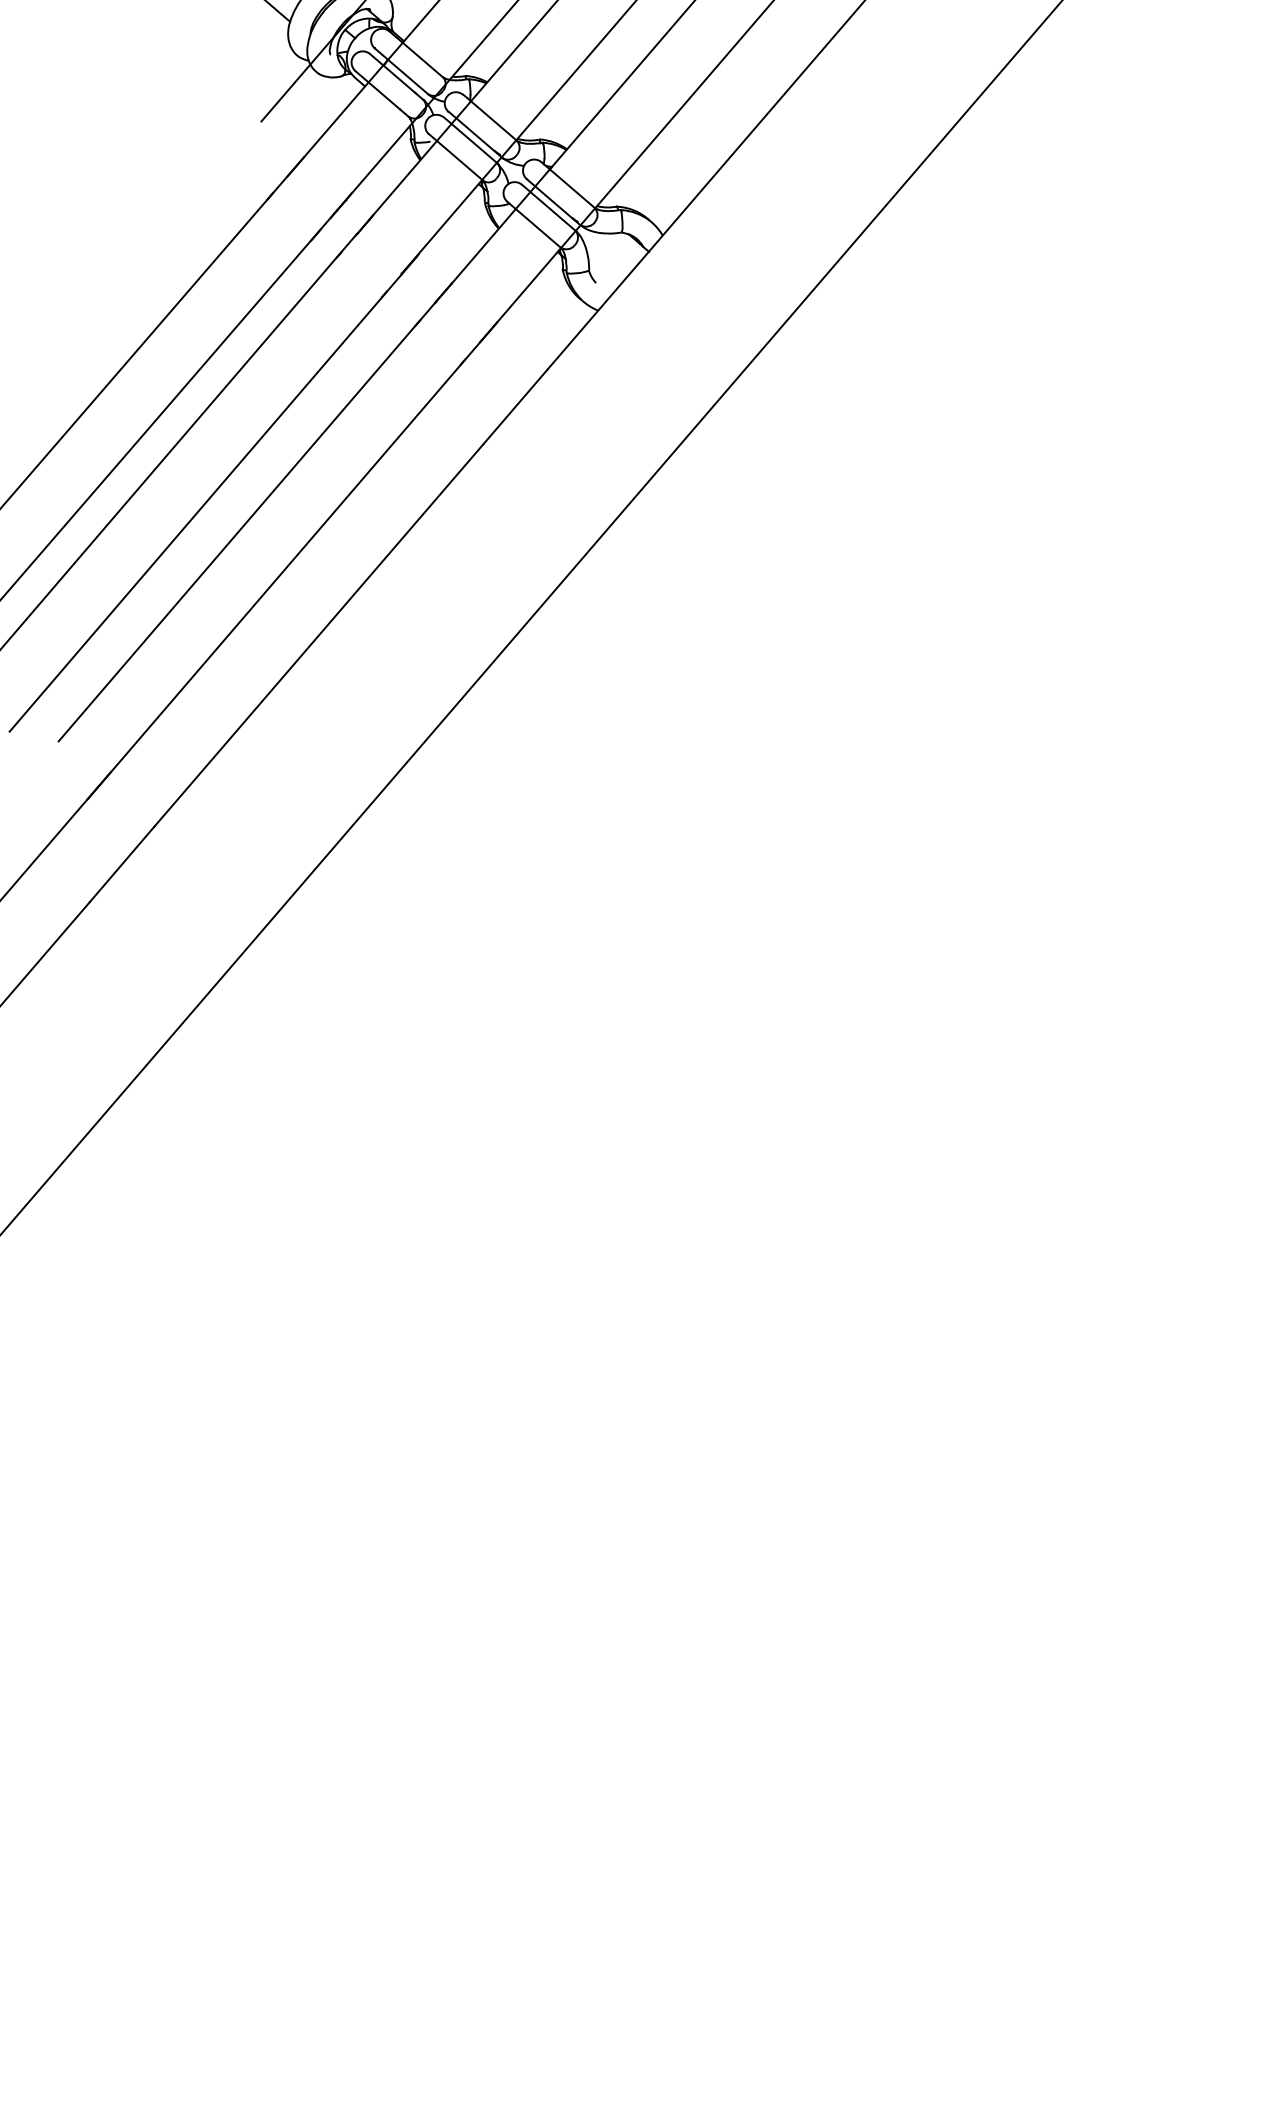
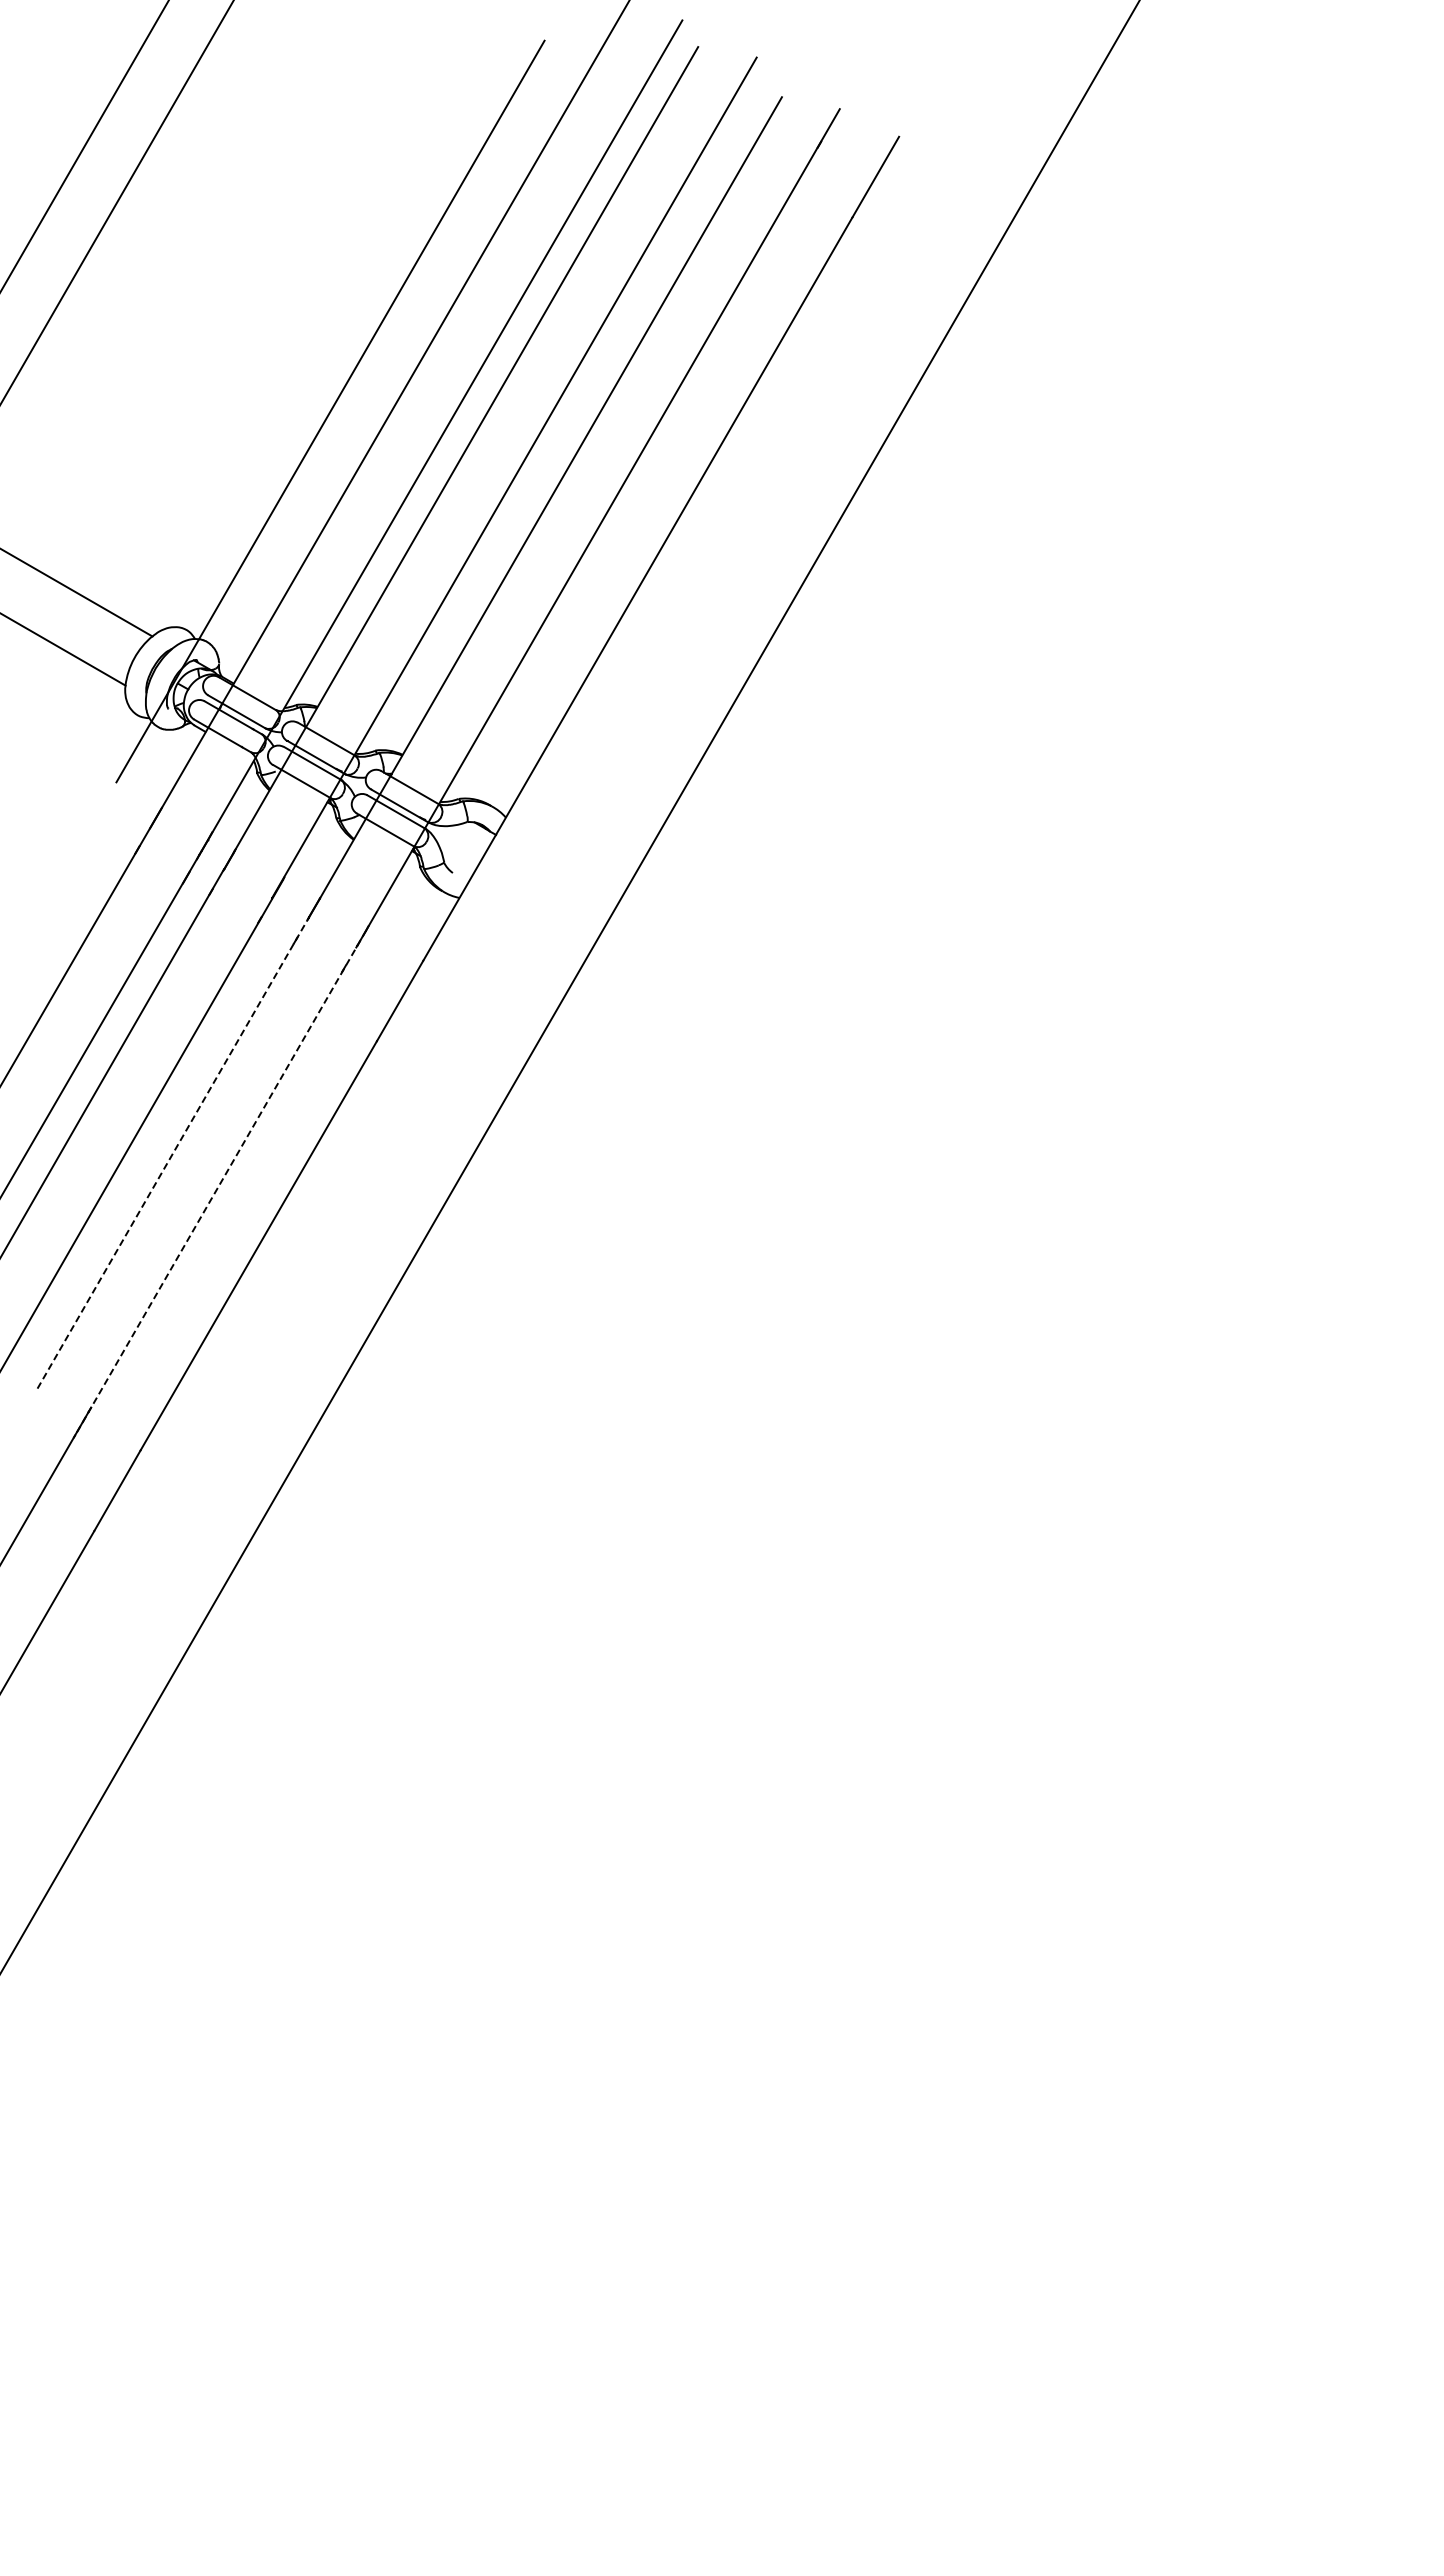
line: (247, 521) -> (173, 1153), solid -> dashed
line: (291, 562) -> (220, 1183), solid -> dashed

